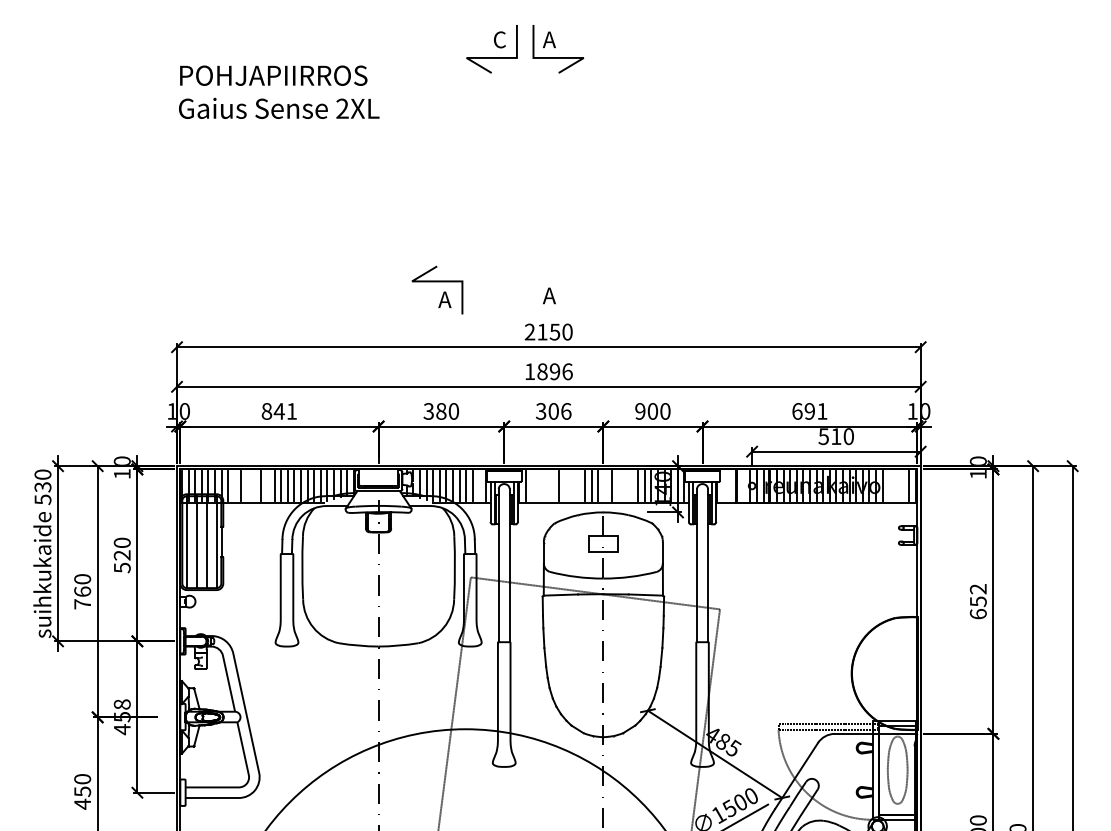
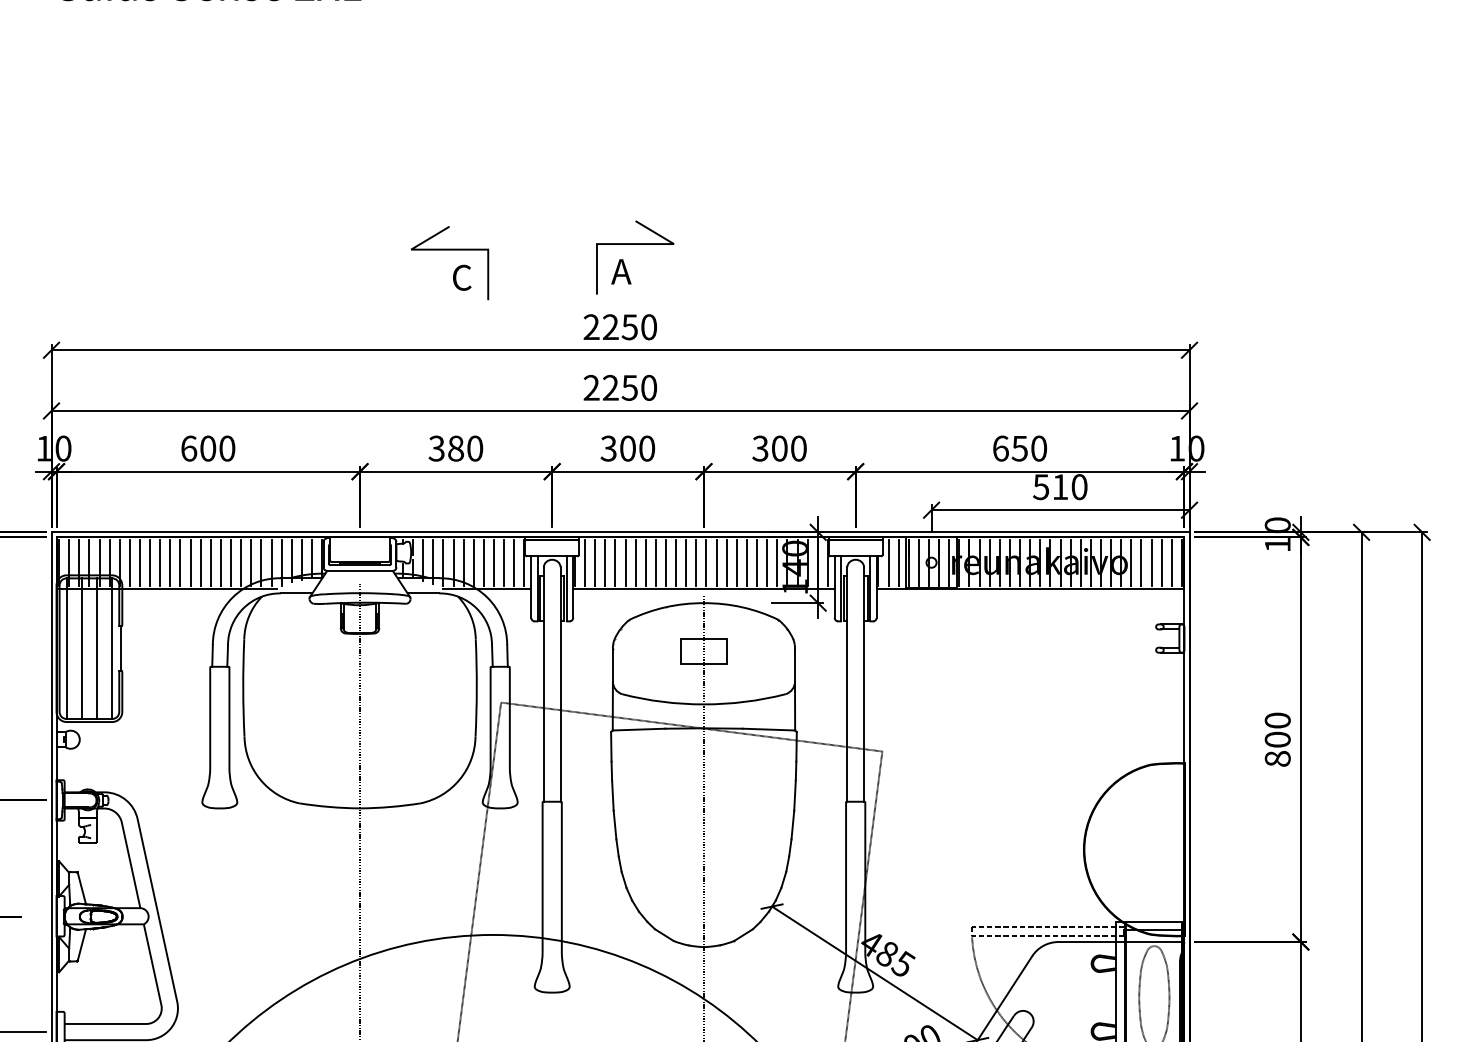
line: (558, 278) -> (635, 245), added
text: (444, 299) -> (460, 277), A -> C
text: (542, 331) -> (610, 326), 2150 -> 2250
text: (548, 371) -> (619, 387), 1896 -> 2250
text: (279, 411) -> (208, 448), 841 -> 600
text: (566, 411) -> (647, 448), 306 -> 300
text: (640, 411) -> (760, 448), 900 -> 300
text: (815, 411) -> (1028, 448), 691 -> 650
line: (234, 486) -> (139, 563), added
line: (248, 486) -> (160, 563), added
line: (254, 486) -> (170, 563), added
line: (267, 486) -> (189, 563), added
line: (479, 486) -> (514, 563), added
line: (532, 486) -> (595, 563), added
line: (538, 486) -> (604, 563), added
line: (545, 486) -> (615, 563), added
line: (552, 486) -> (626, 563), added
line: (565, 486) -> (645, 563), added
line: (571, 486) -> (655, 563), added
line: (578, 486) -> (665, 563), added
line: (605, 486) -> (707, 563), added
line: (618, 486) -> (727, 563), added
line: (624, 486) -> (736, 563), added
line: (631, 486) -> (746, 563), added
line: (724, 486) -> (889, 563), added
line: (730, 486) -> (898, 563), added
line: (743, 486) -> (918, 563), added
line: (889, 486) -> (1141, 563), added
line: (895, 486) -> (1150, 563), added
line: (902, 486) -> (1161, 563), added
text: (977, 601) -> (1276, 739), 652 -> 800

